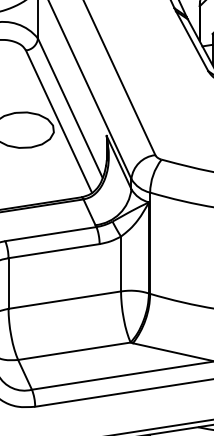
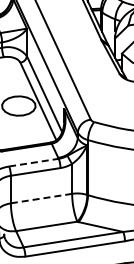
line: (51, 233) -> (34, 162), solid -> dashed
line: (64, 299) -> (41, 198), solid -> dashed

